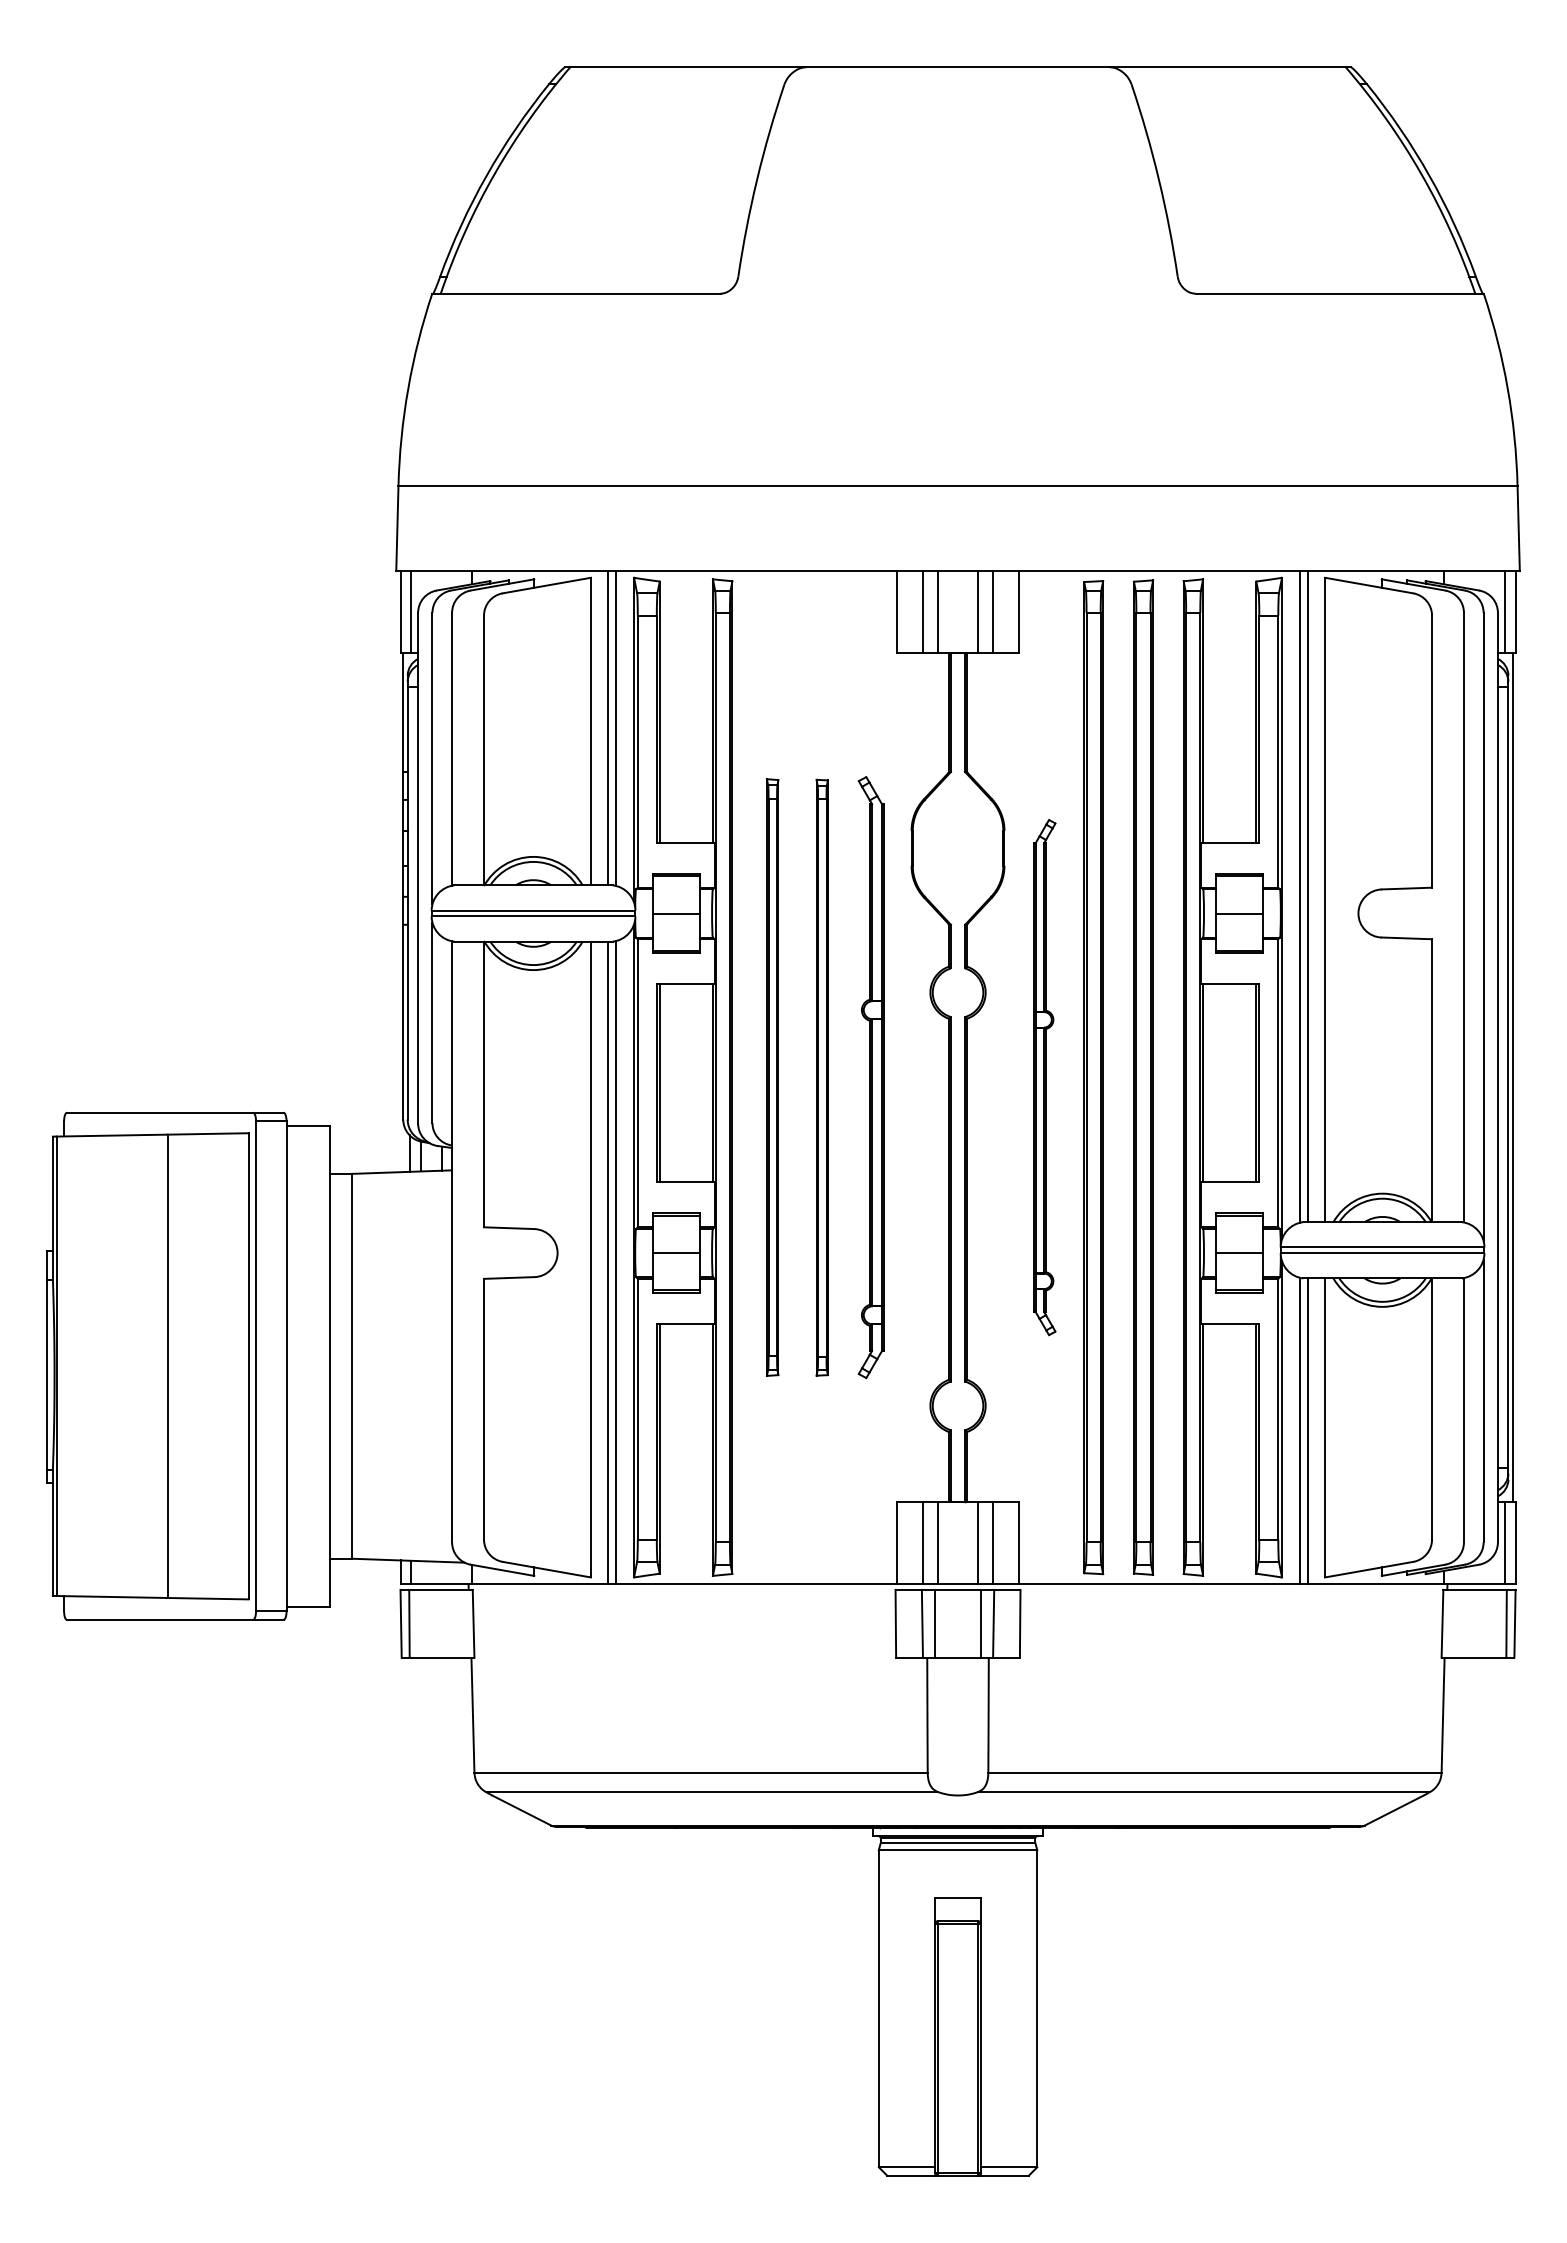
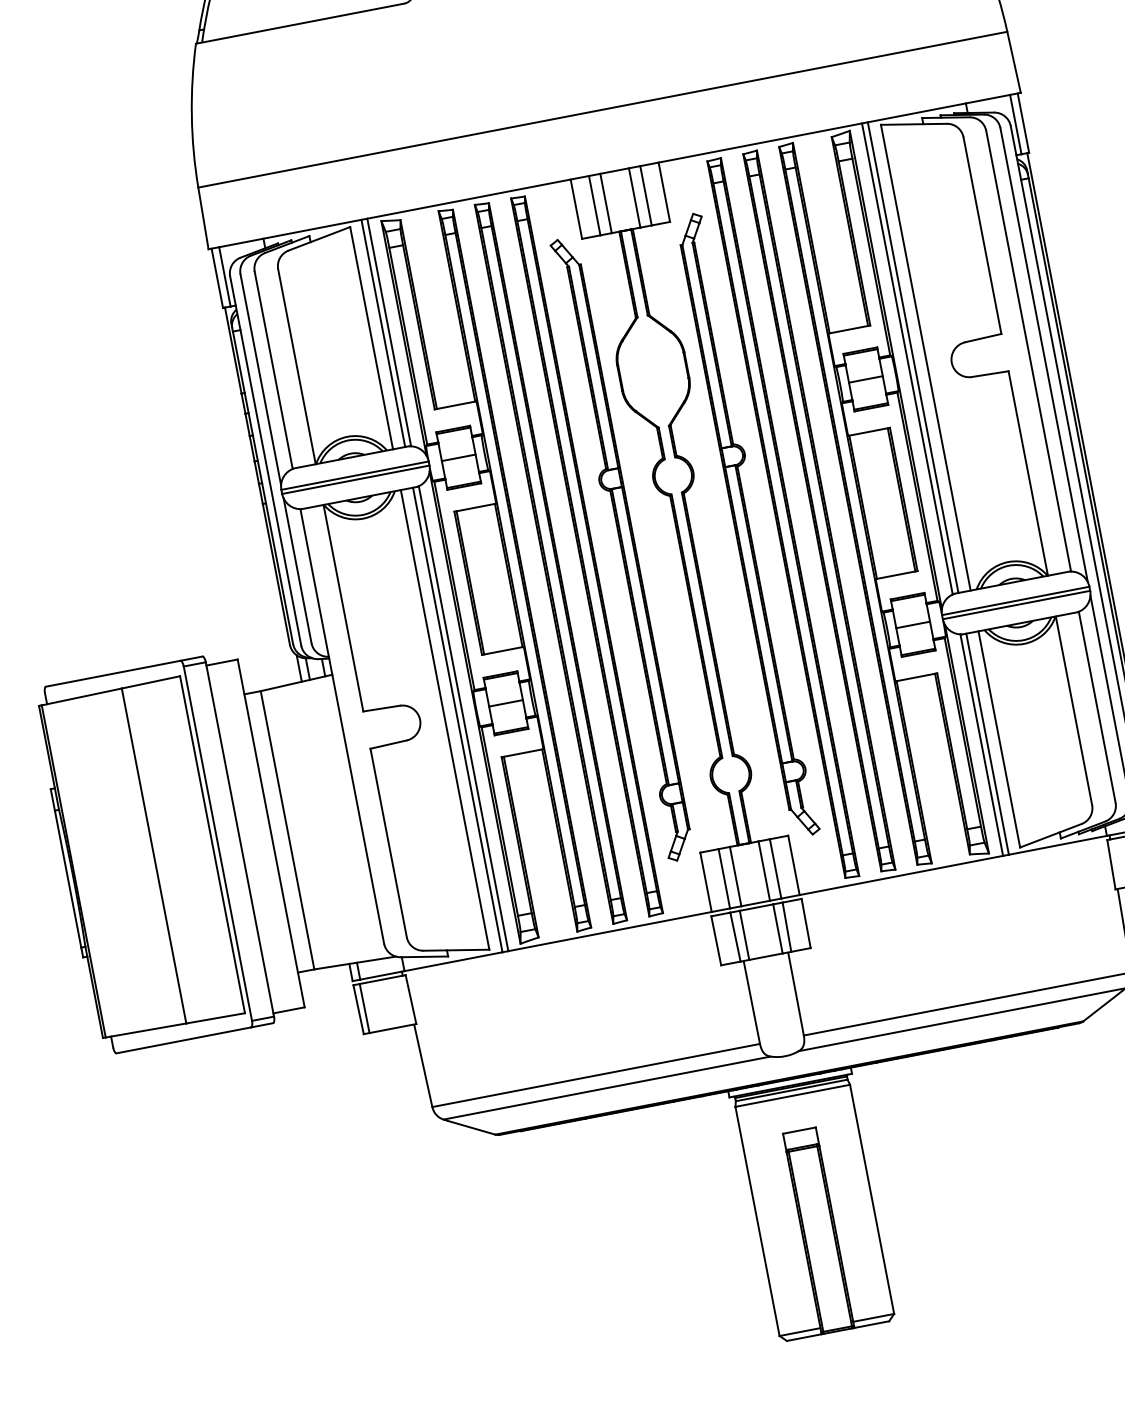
part: (772, 1077) -> (551, 563), size x1.67
part: (821, 1077) -> (586, 556), size x1.67
part: (870, 1077) -> (621, 549), size x1.43
part: (1044, 1077) -> (747, 525), size x1.67

